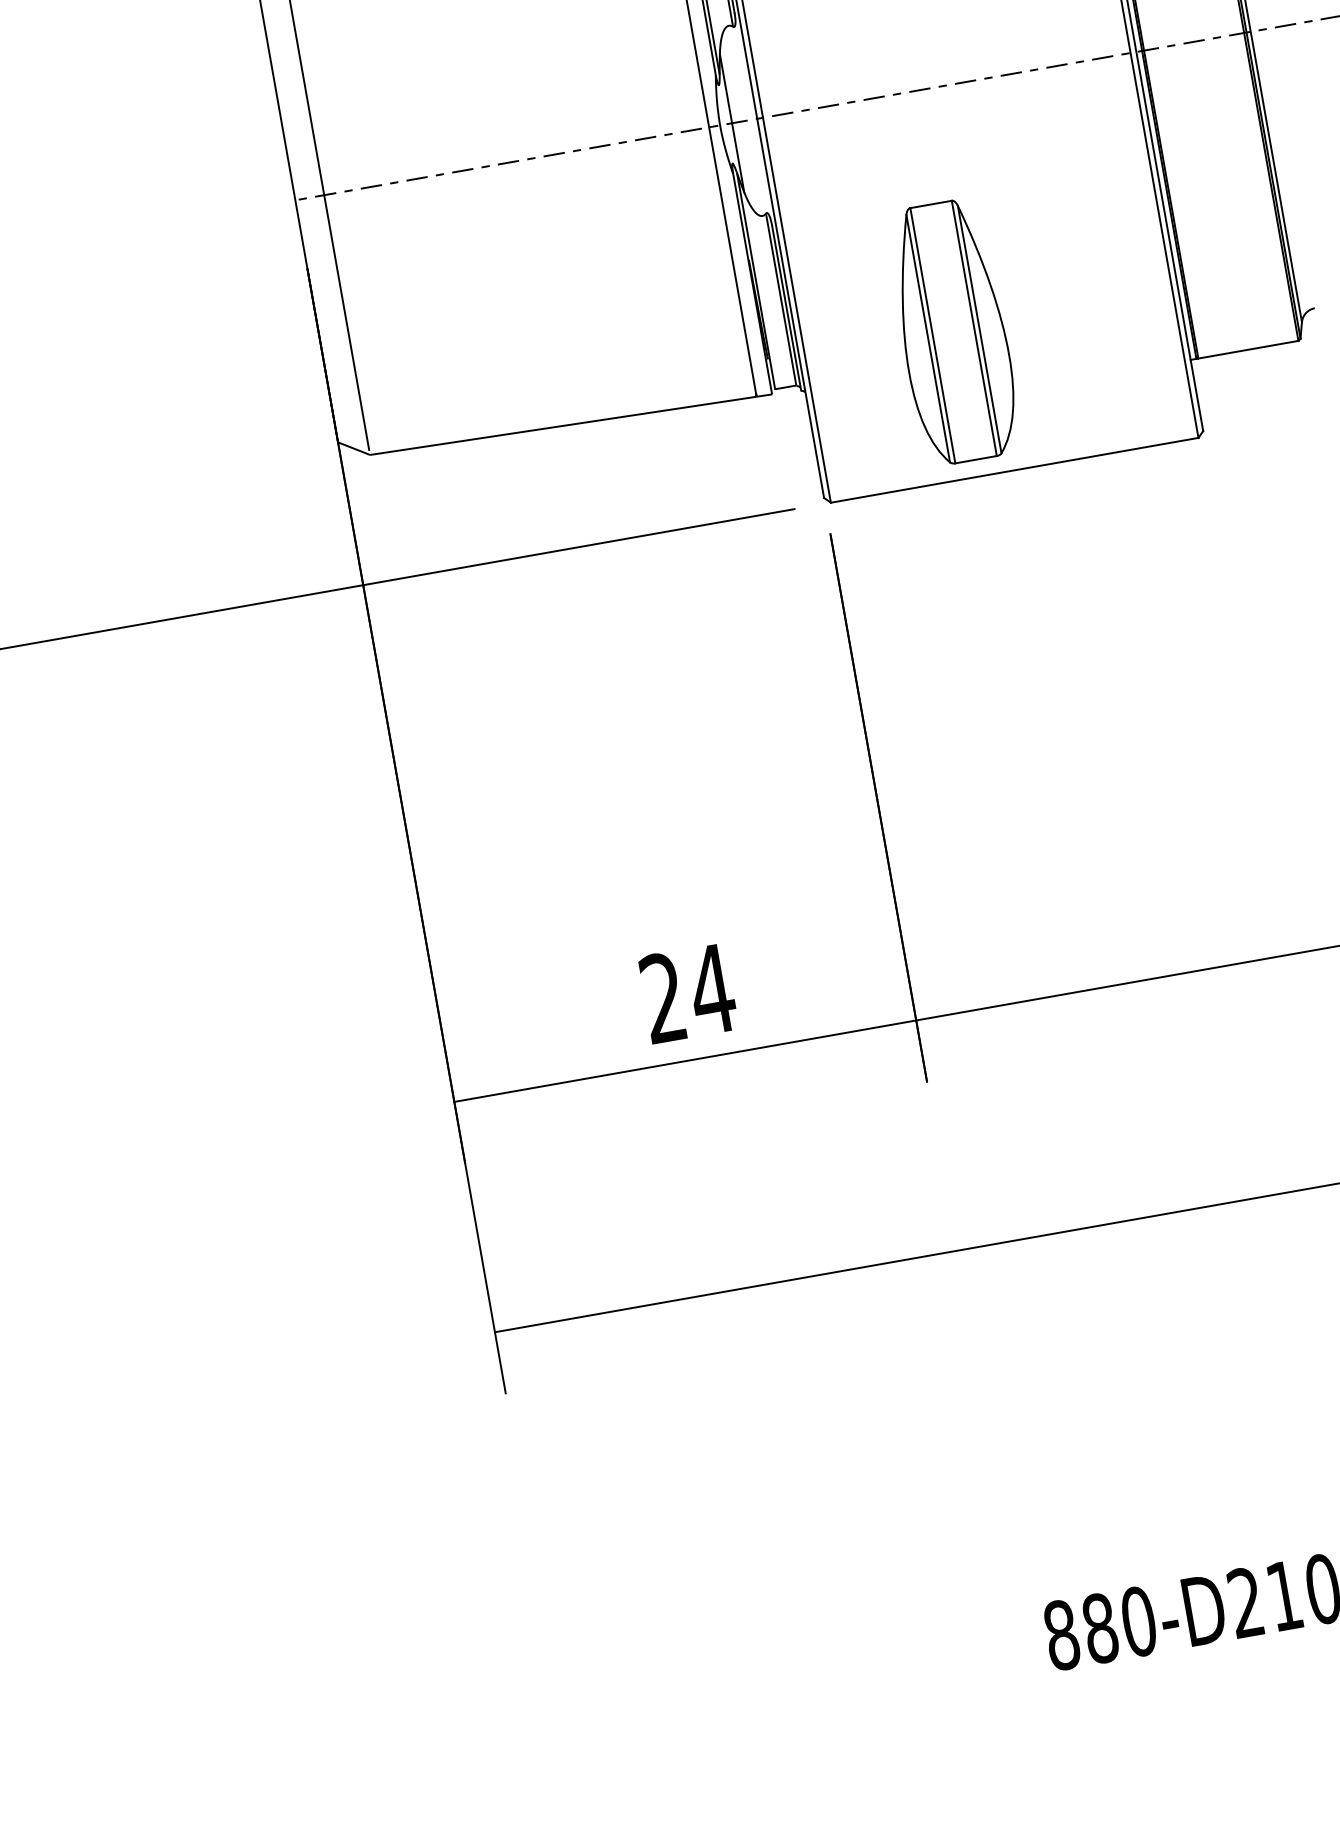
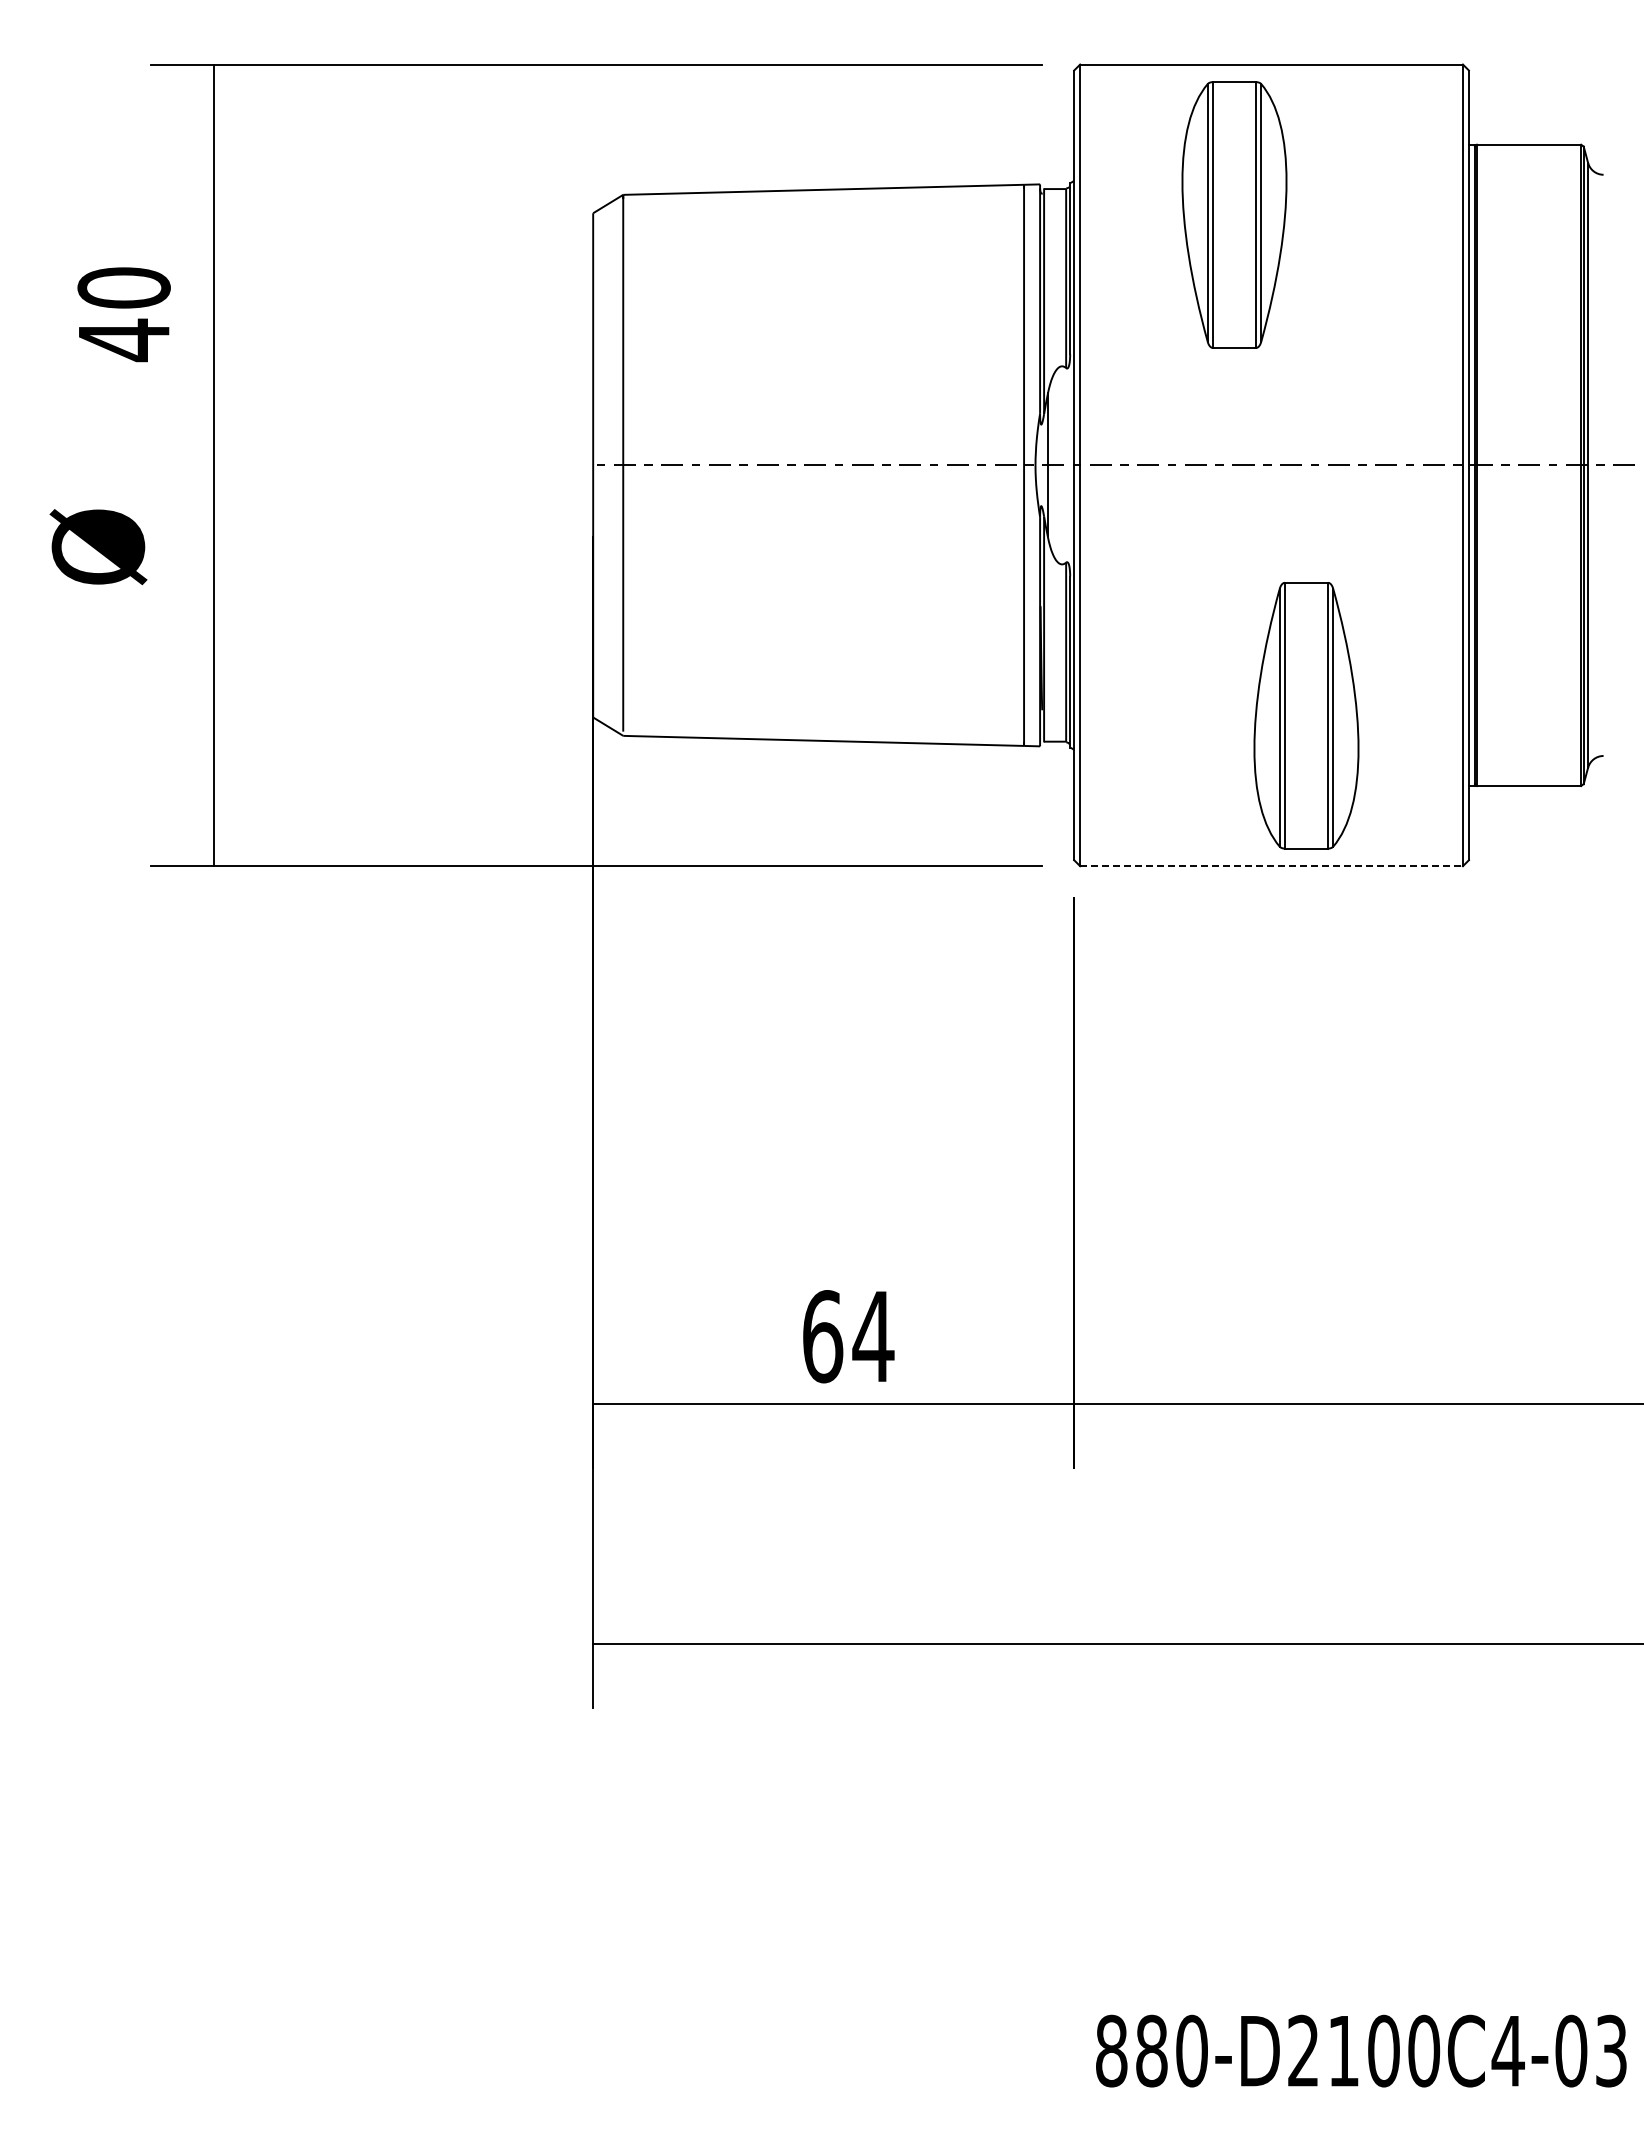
part: (953, 331) -> (1306, 715), moved
line: (1015, 470) -> (1272, 866), solid -> dashed
text: (664, 997) -> (823, 1336), 24 -> 64

